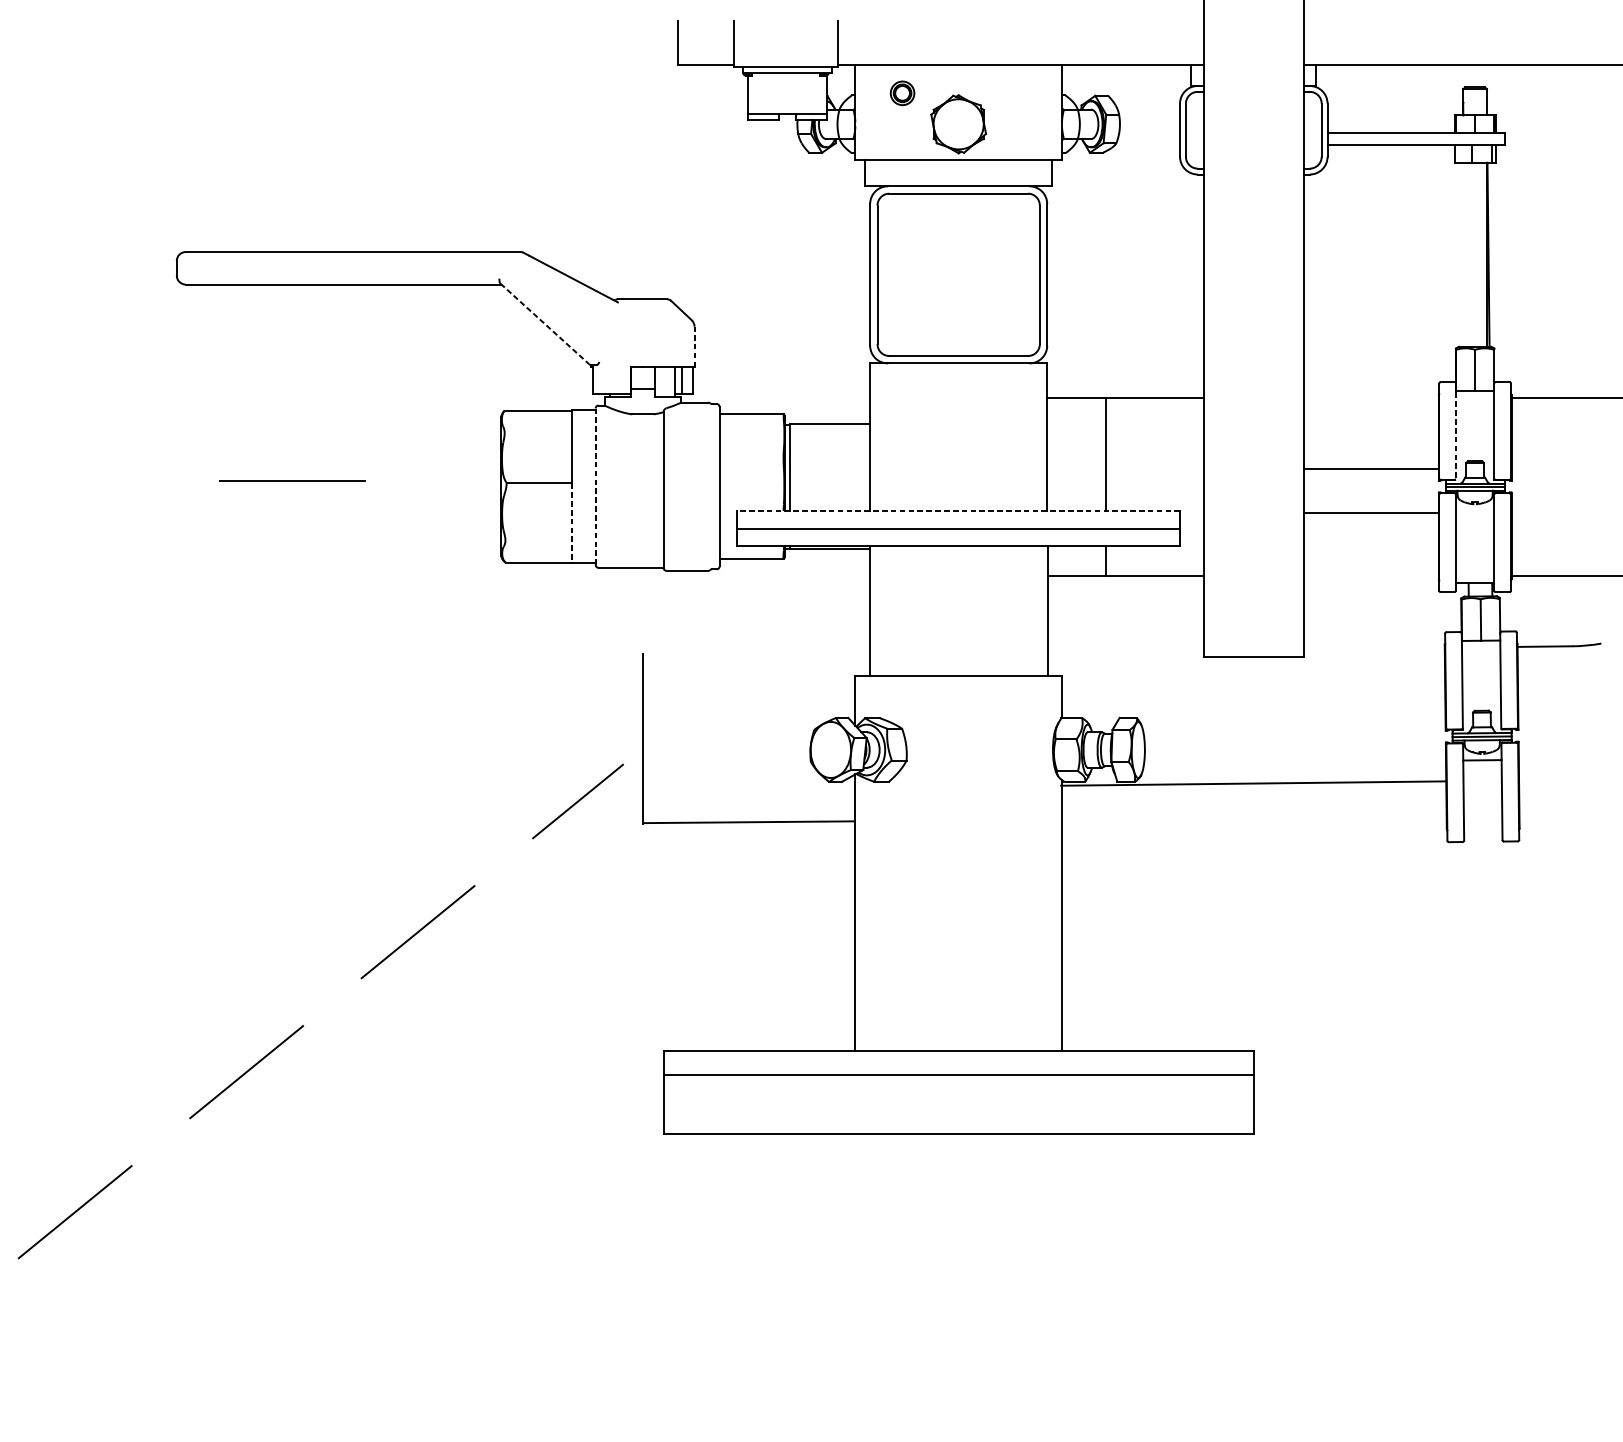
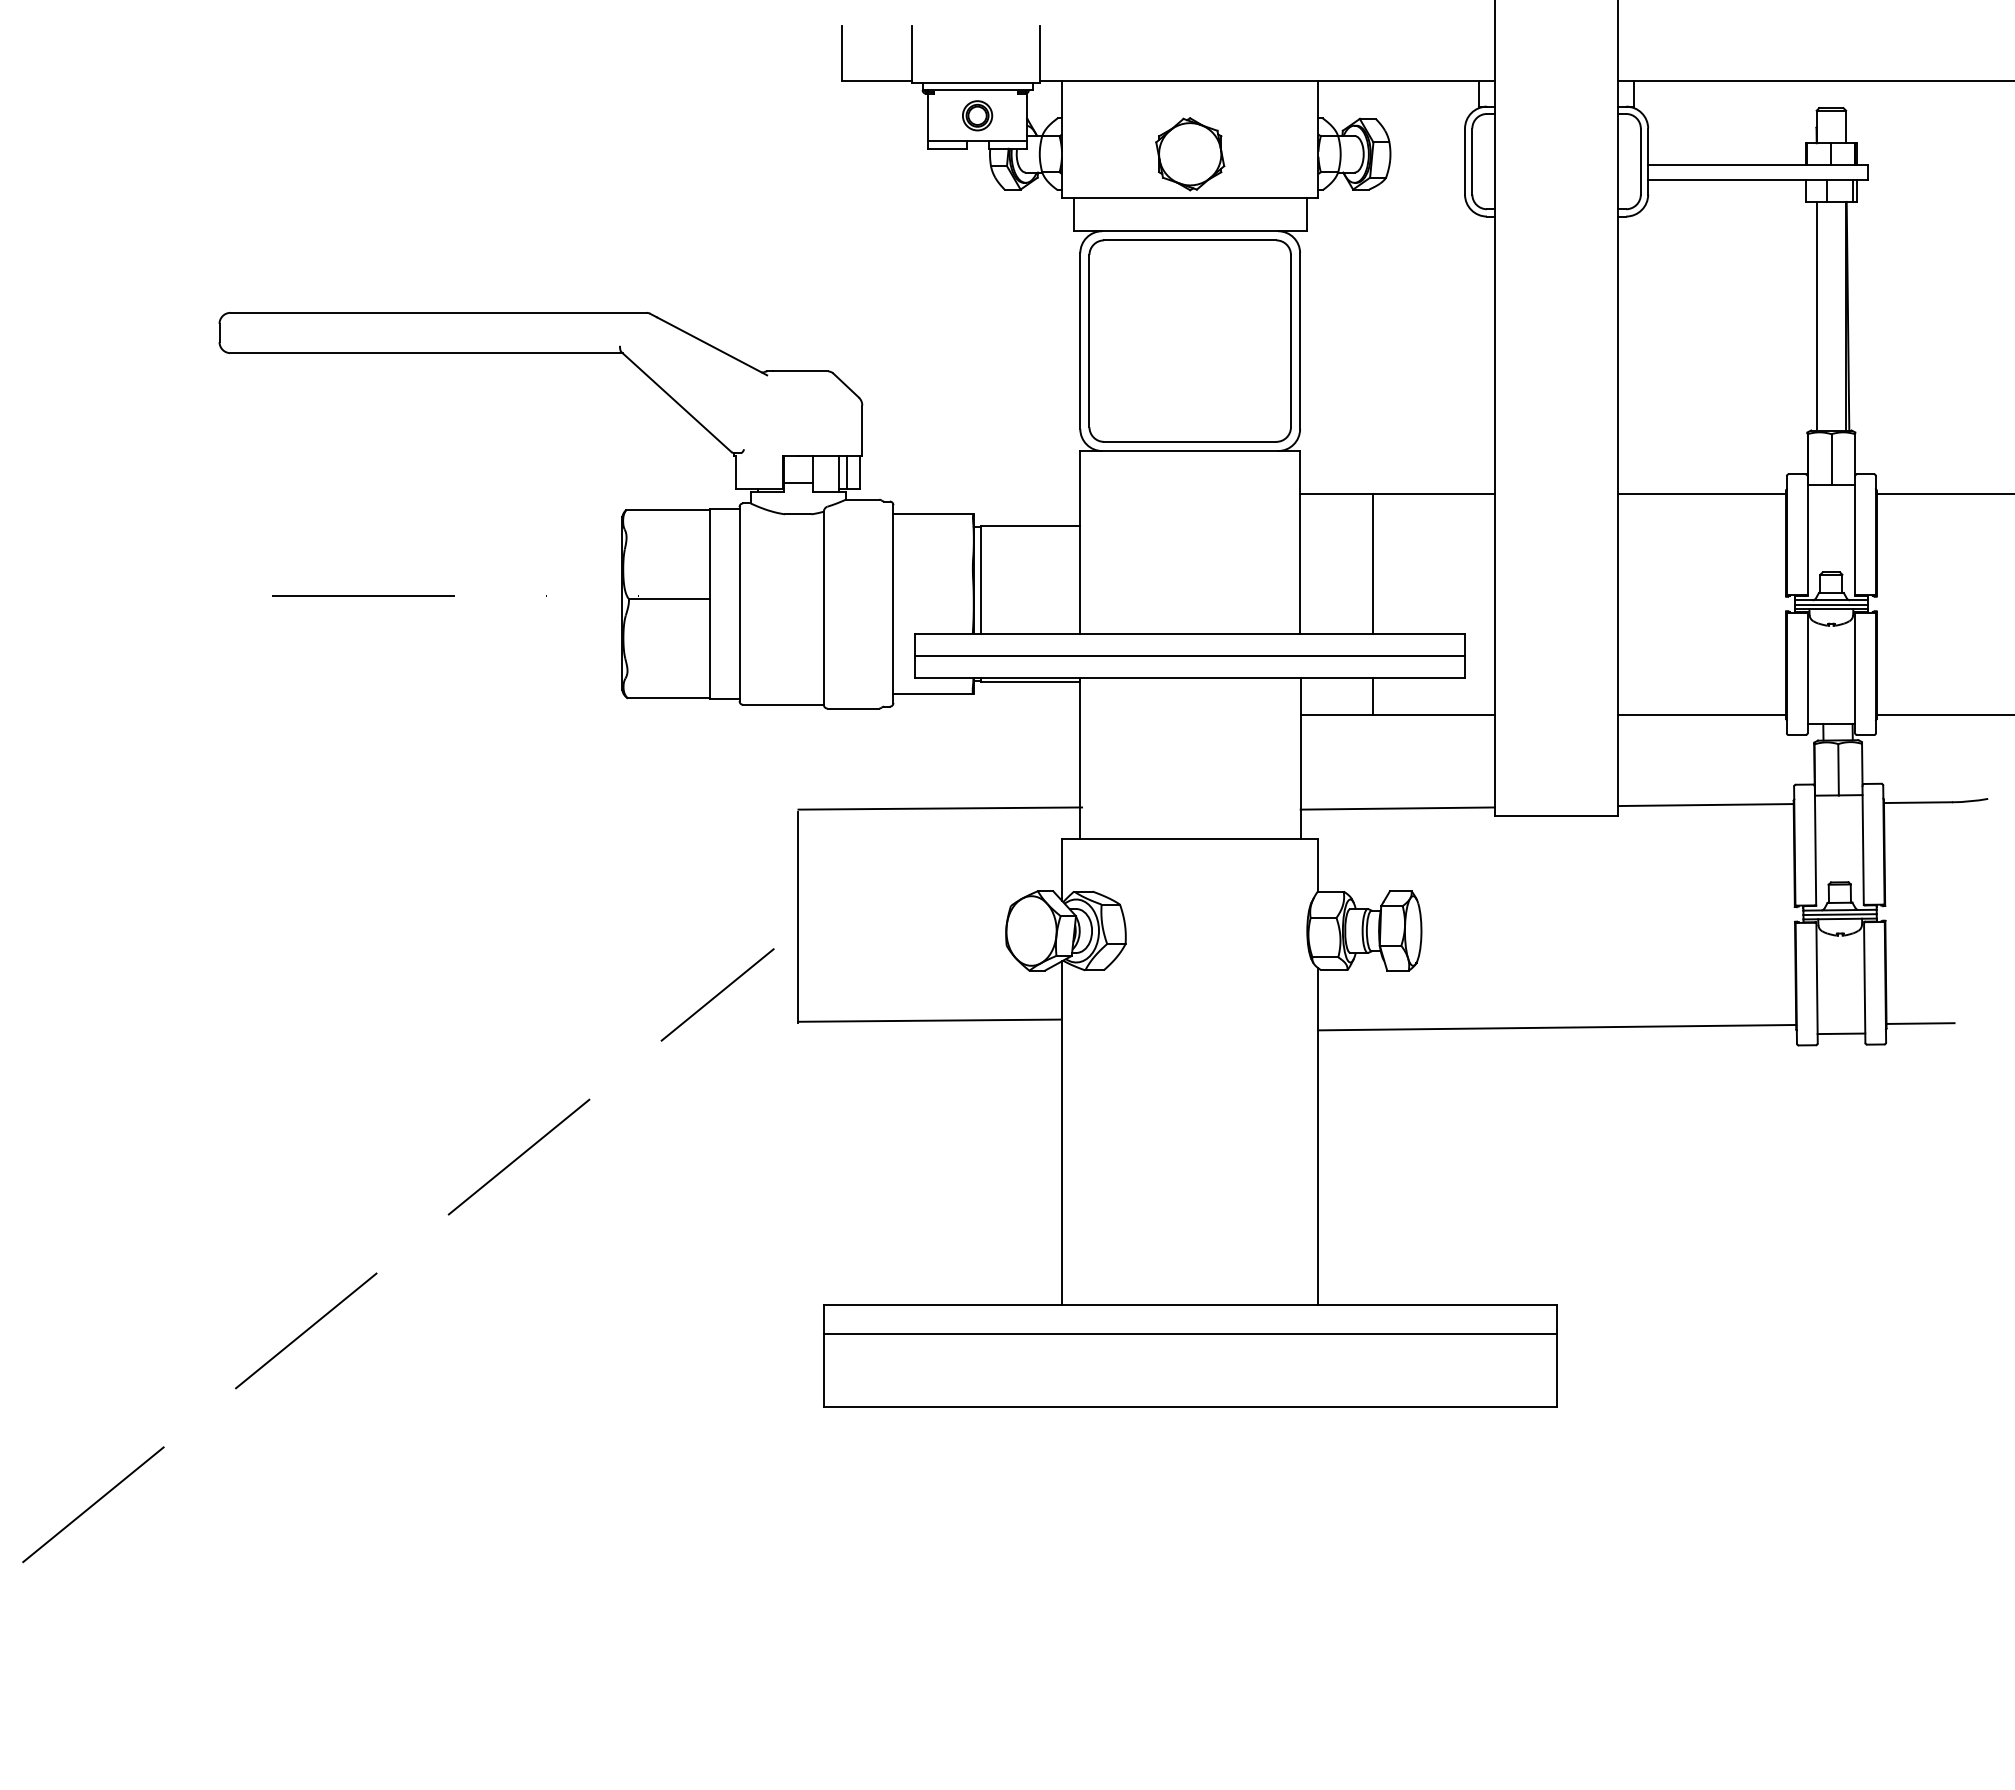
part: (902, 93) -> (977, 115), moved
line: (1463, 254) -> (1816, 315), added
line: (544, 324) -> (676, 402), dashed -> solid
line: (694, 346) -> (862, 430), dashed -> solid
line: (1455, 431) -> (1807, 535), dashed -> solid
line: (1371, 468) -> (1702, 493), moved
line: (595, 486) -> (739, 603), dashed -> solid
line: (958, 511) -> (1190, 634), dashed -> solid
line: (1371, 512) -> (1702, 714), moved
line: (572, 523) -> (710, 649), dashed -> solid
line: (1373, 648) -> (1705, 805), added
line: (757, 651) -> (940, 808), added
line: (1125, 651) -> (1397, 808), added
line: (1482, 760) -> (1841, 1033), moved
line: (1253, 783) -> (1557, 1027), moved
line: (1546, 824) -> (1920, 1023), added

